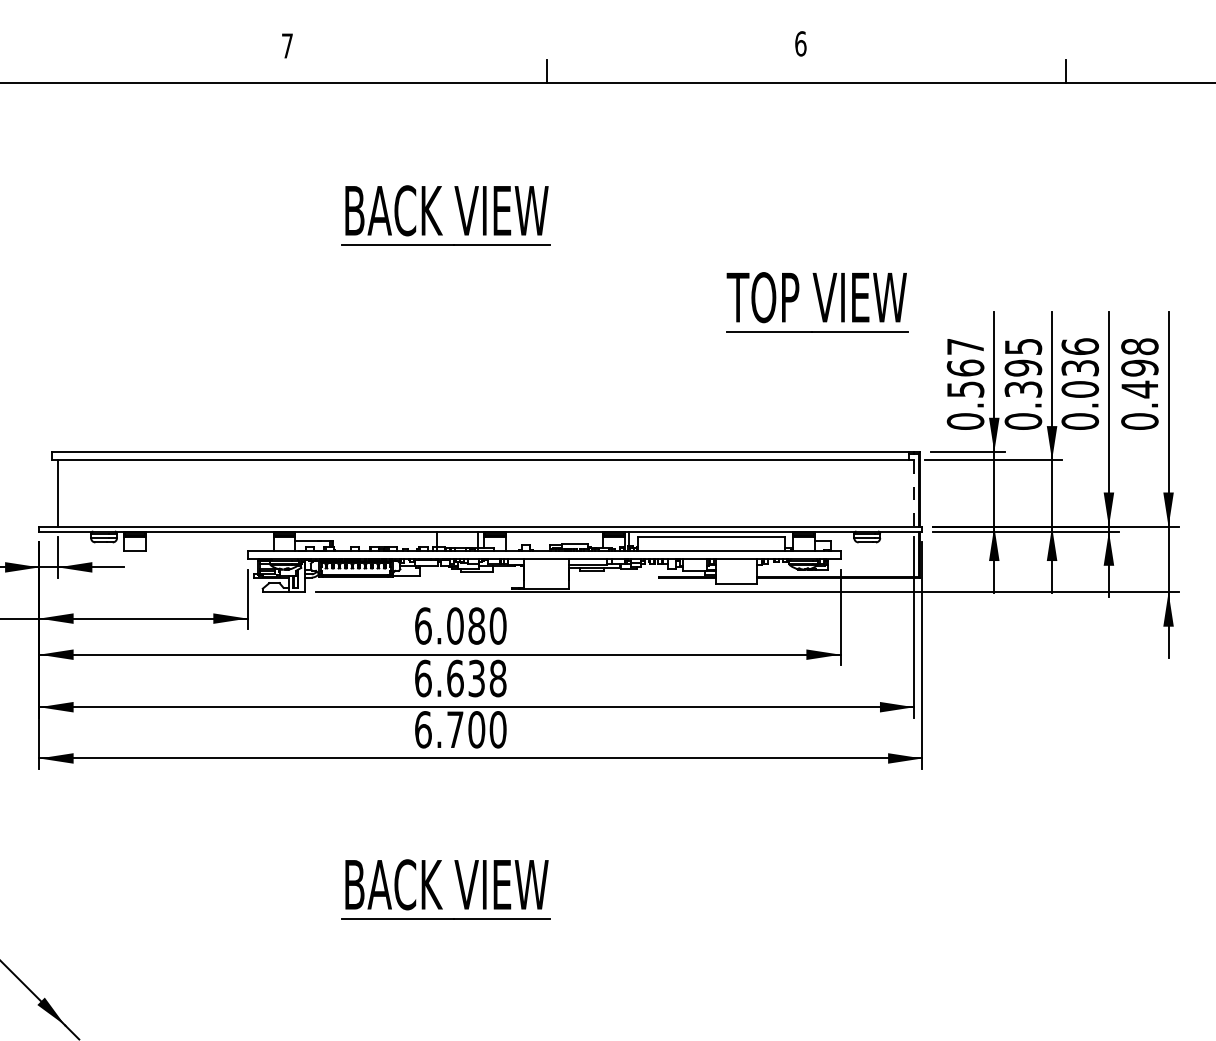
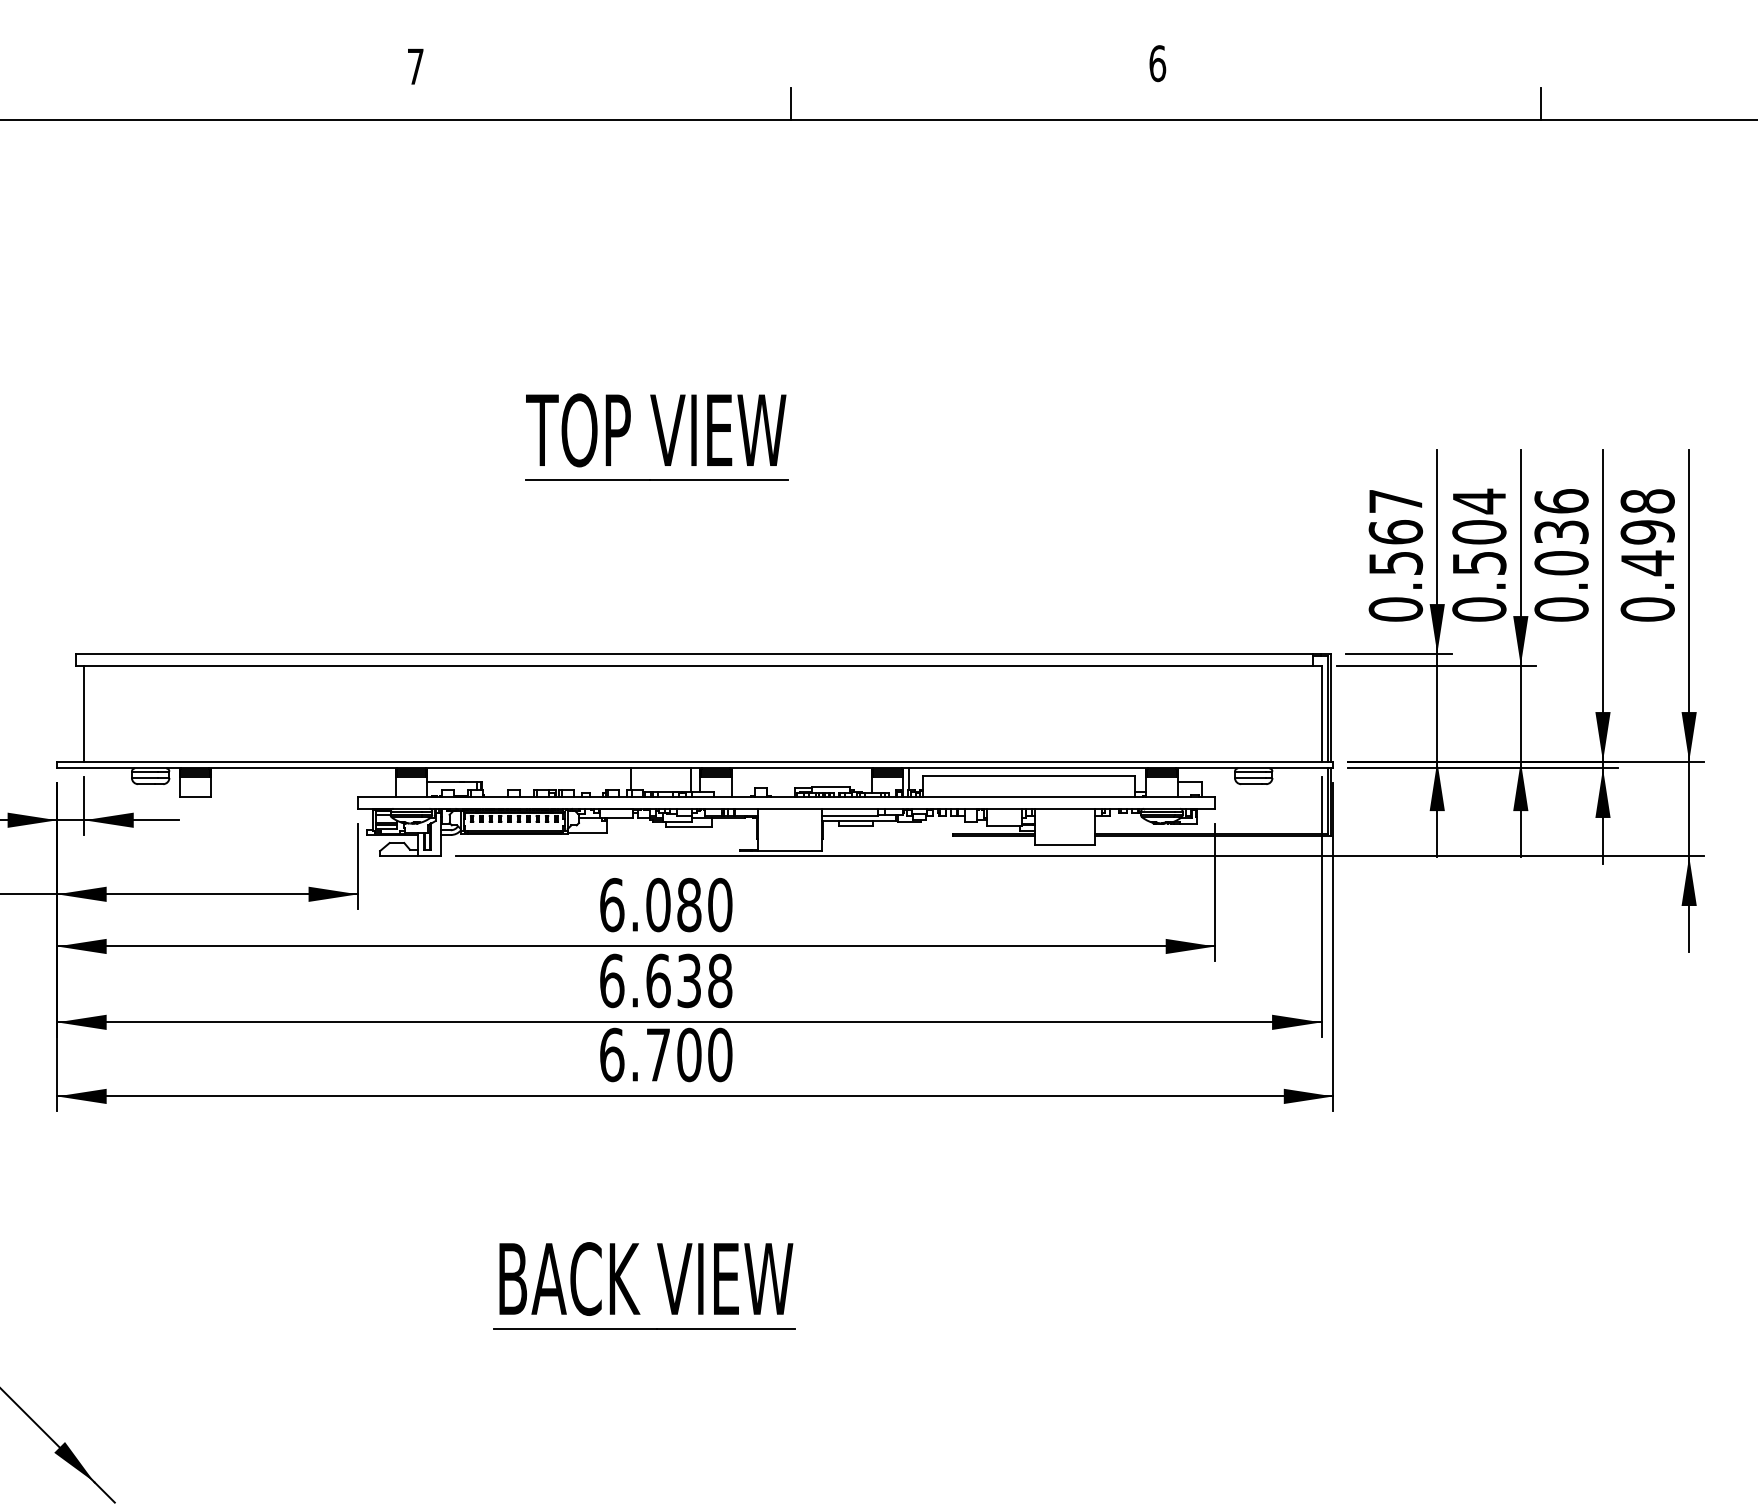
part: (435, 221) -> (629, 320), removed
part: (817, 302) -> (657, 437), moved
text: (1023, 367) -> (1479, 531), 0.395 -> 0.504
line: (914, 494) -> (1321, 714), dashed -> solid

